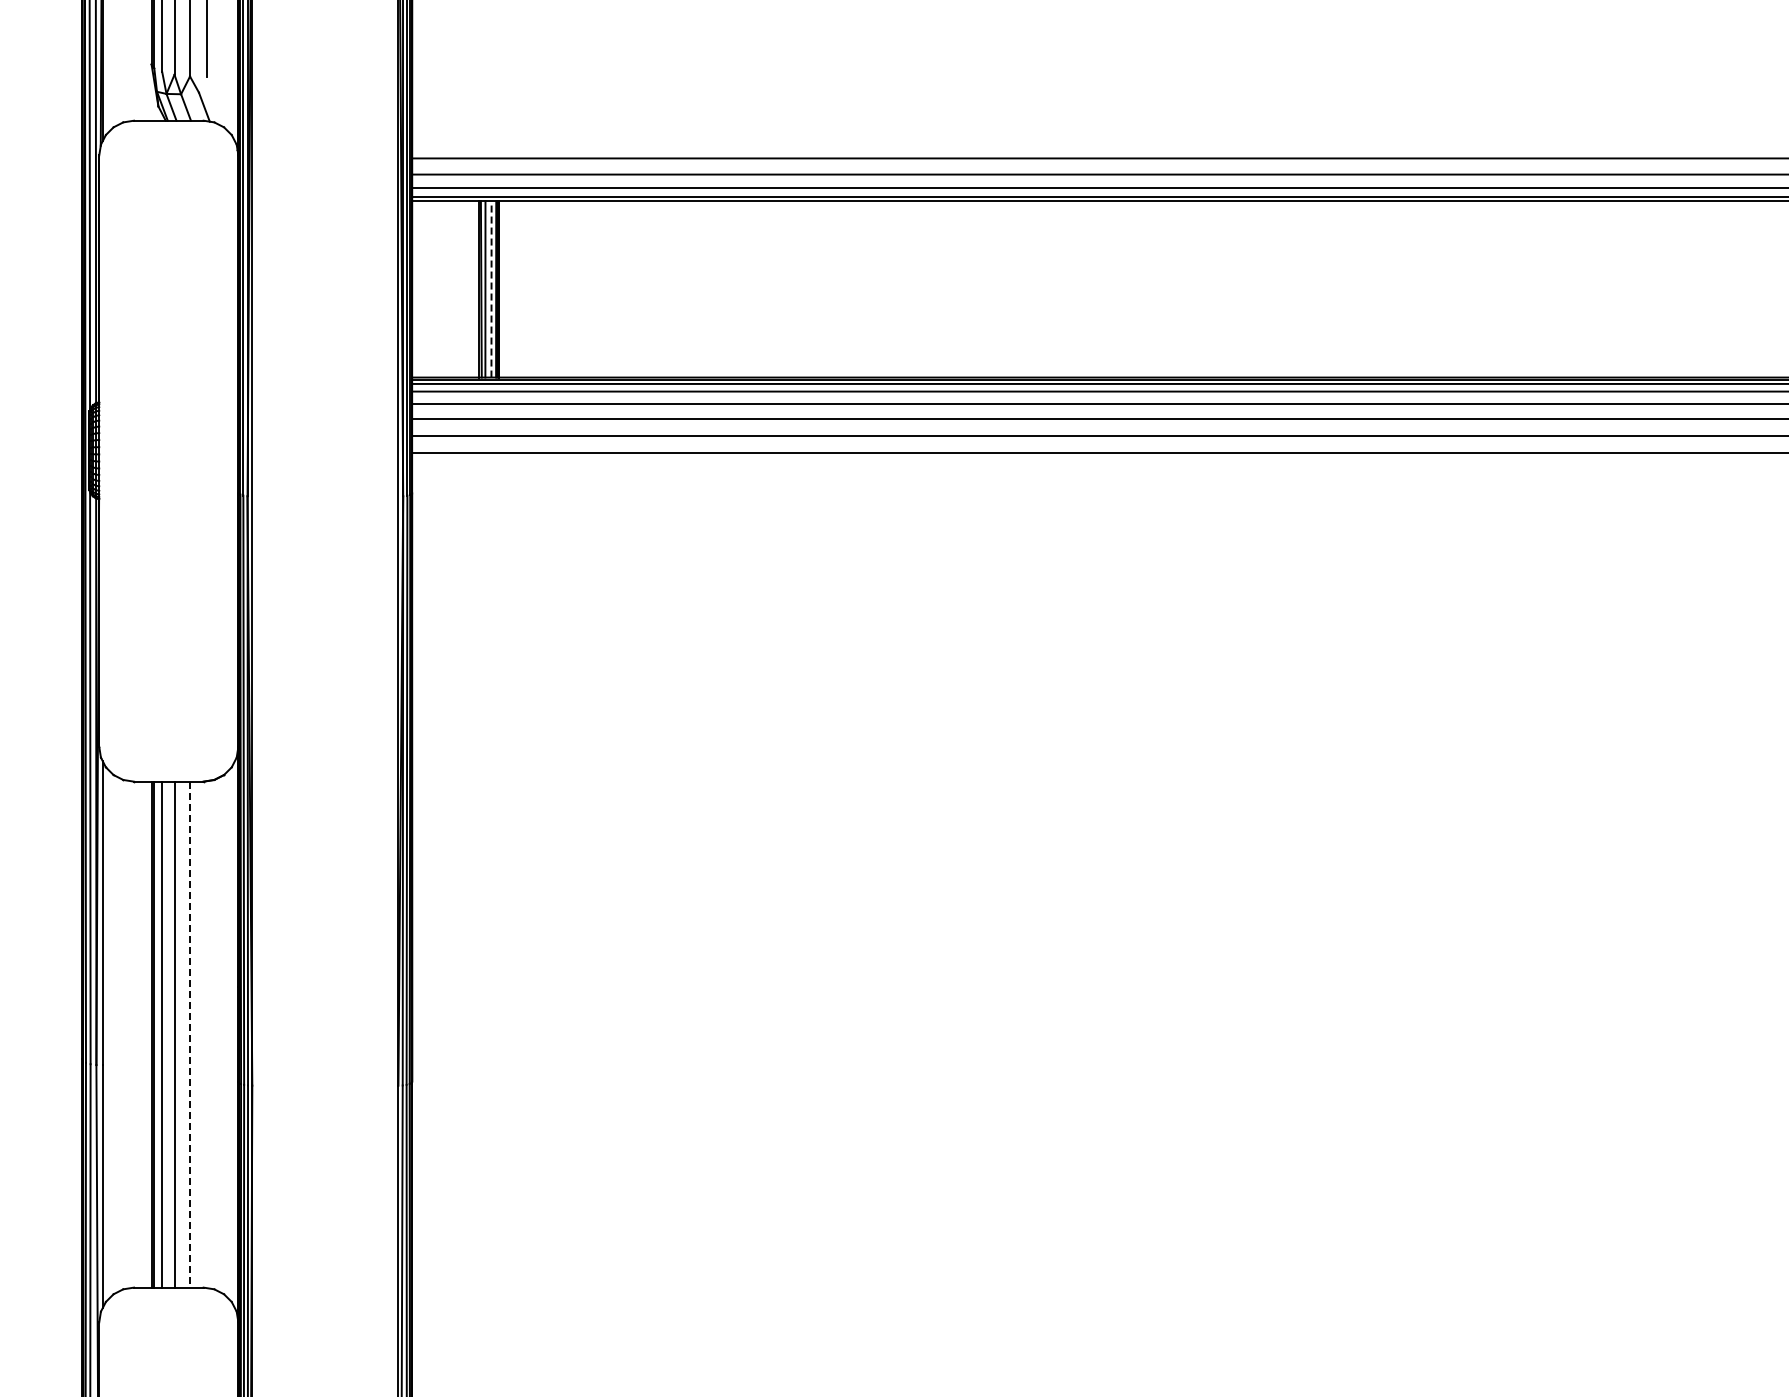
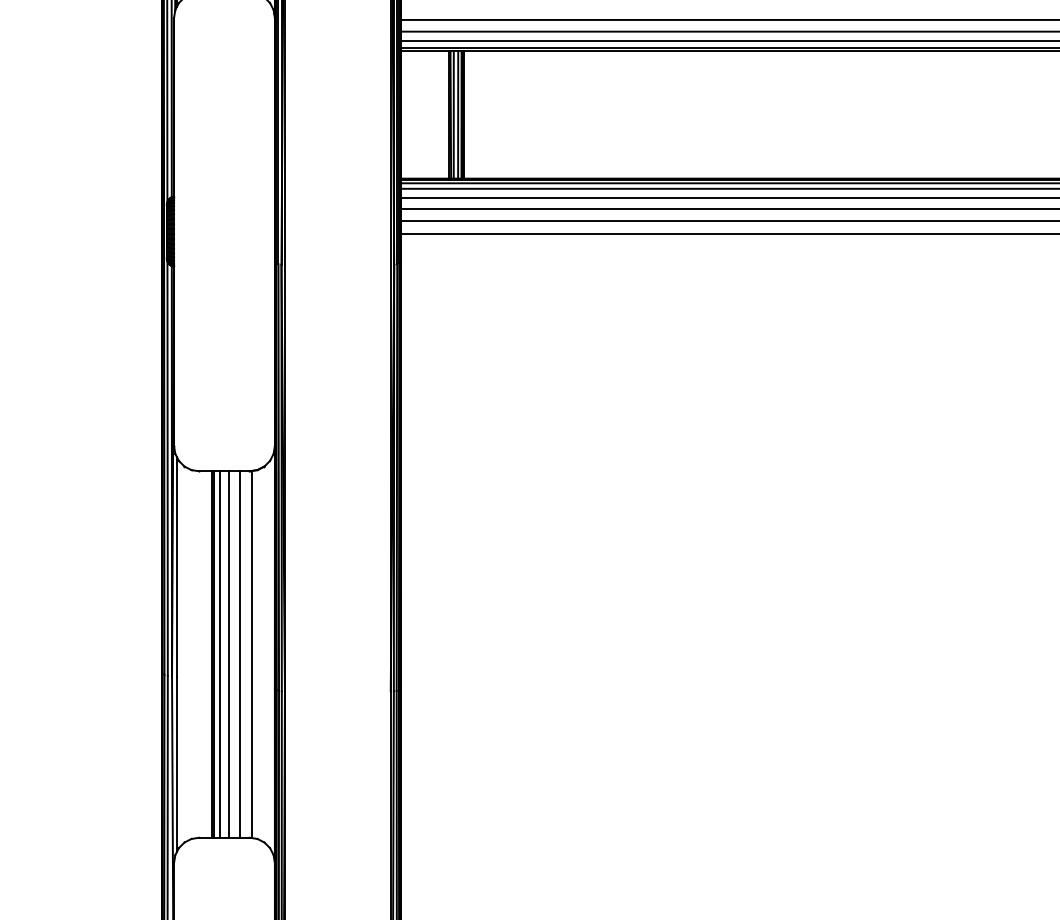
line: (491, 288) -> (458, 114), dashed -> solid
line: (190, 1034) -> (240, 654), dashed -> solid
line: (207, 1034) -> (252, 654), added

